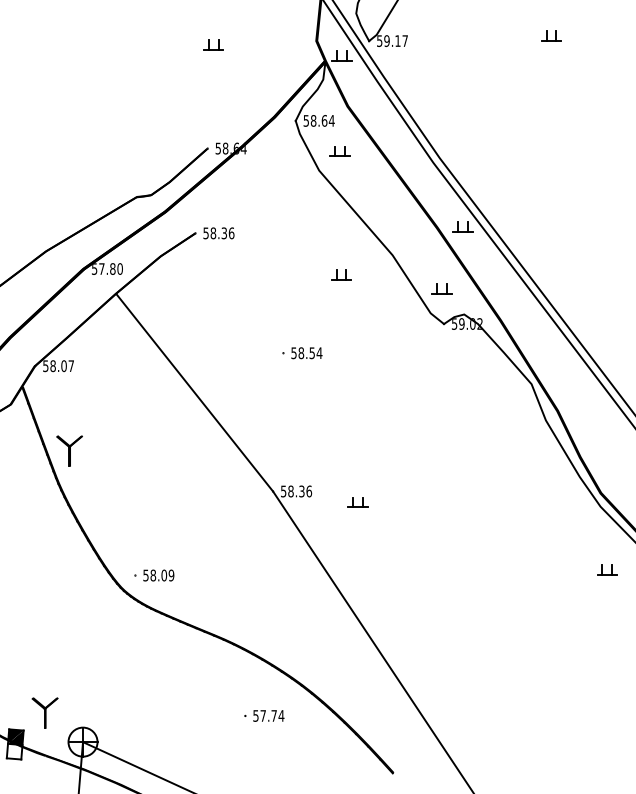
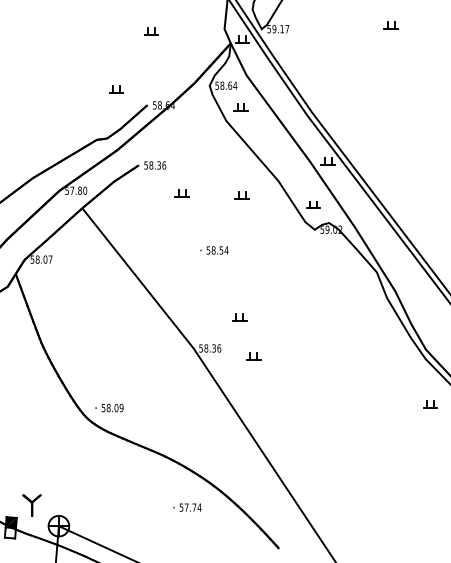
part: (164, 126) -> (116, 89), added
part: (255, 272) -> (181, 193), added
part: (337, 447) -> (239, 317), added
part: (69, 450) -> (49, 319), removed

